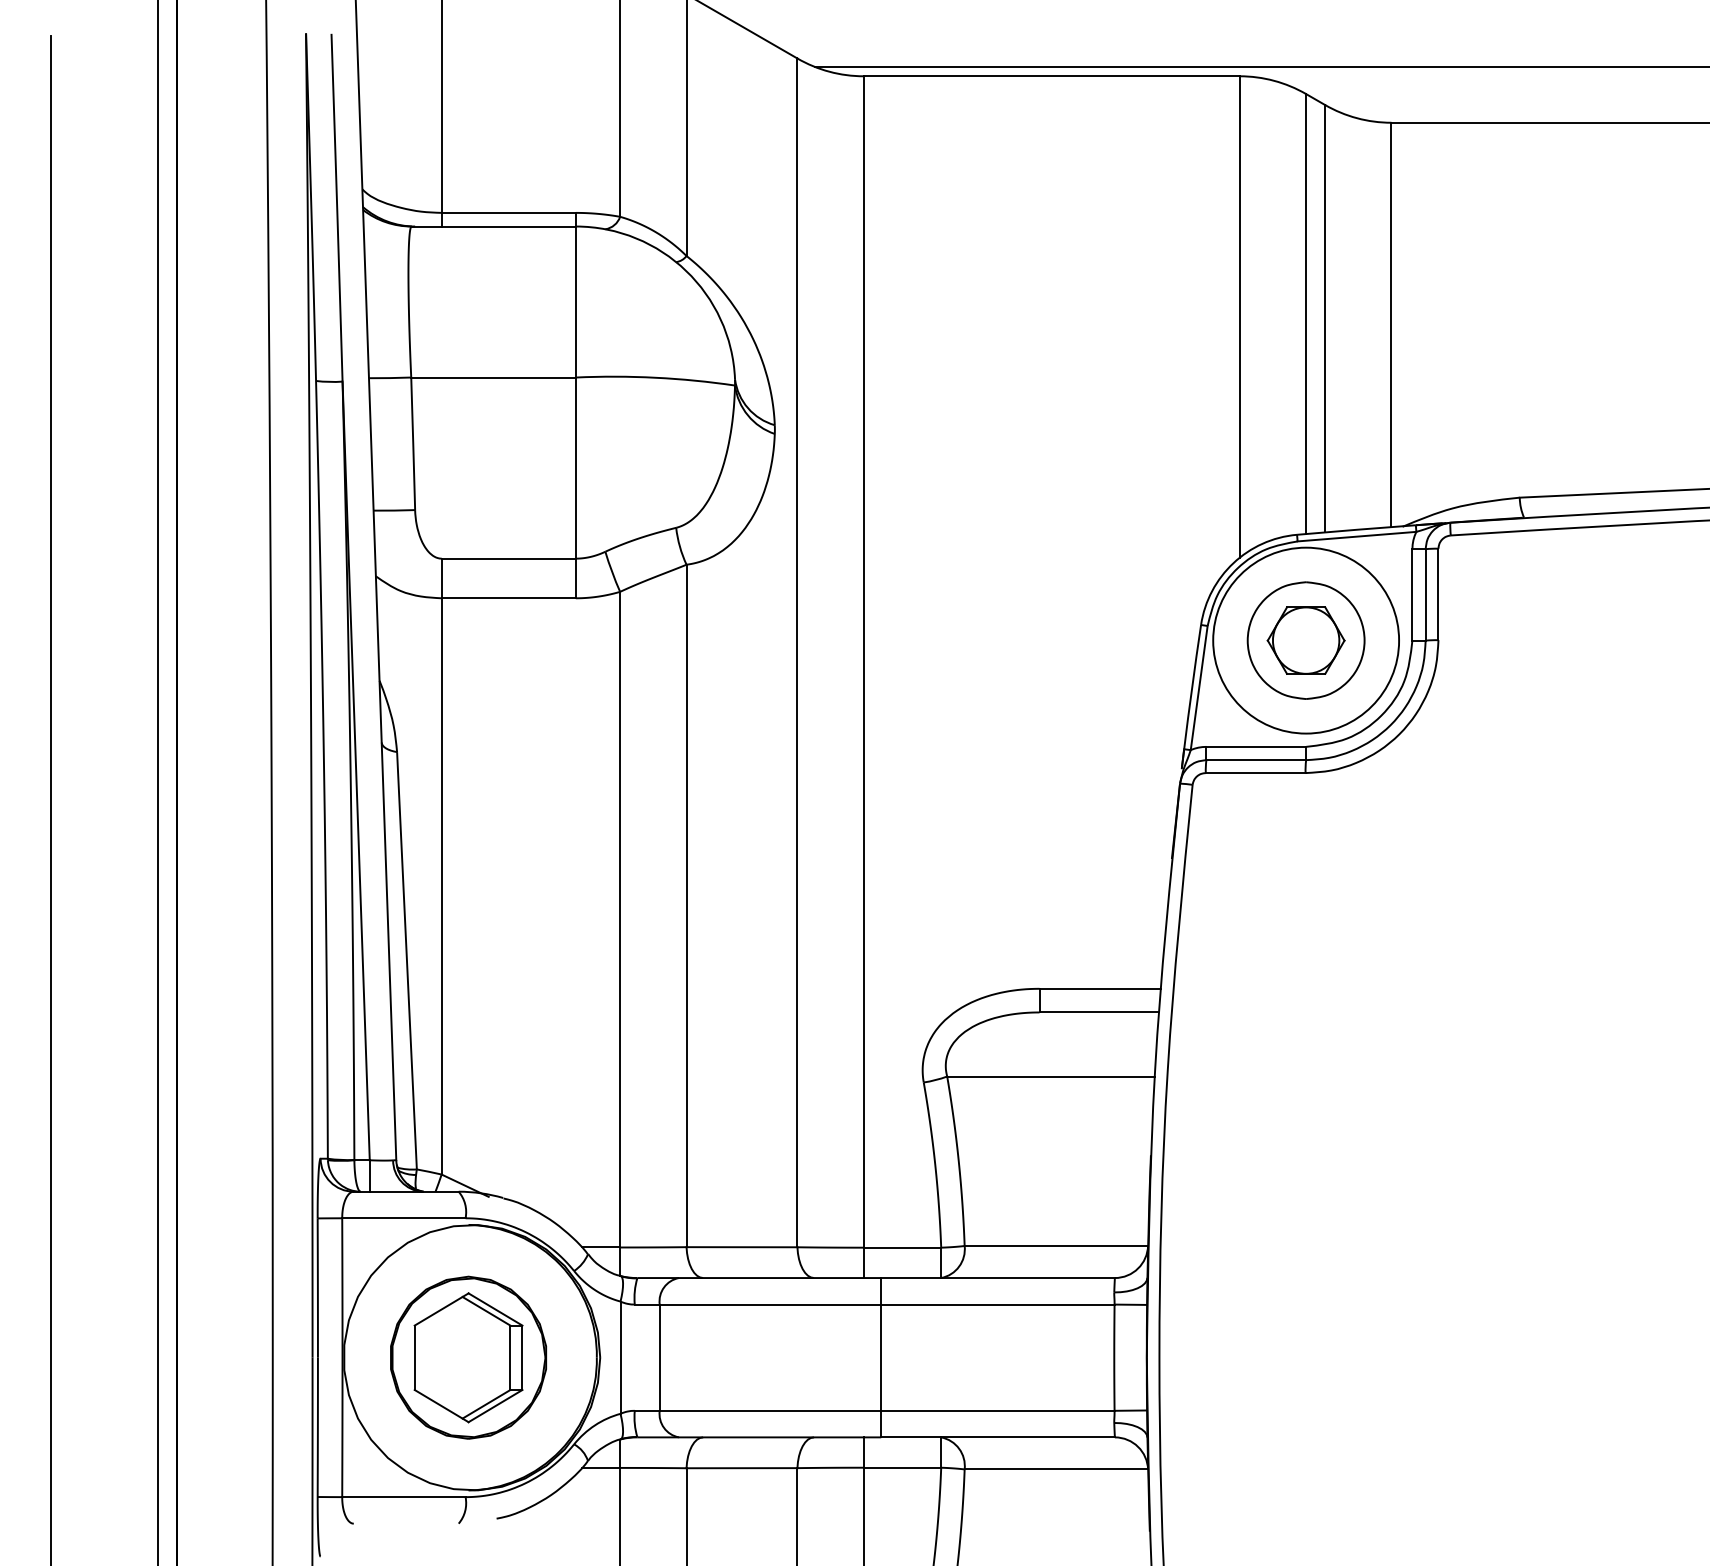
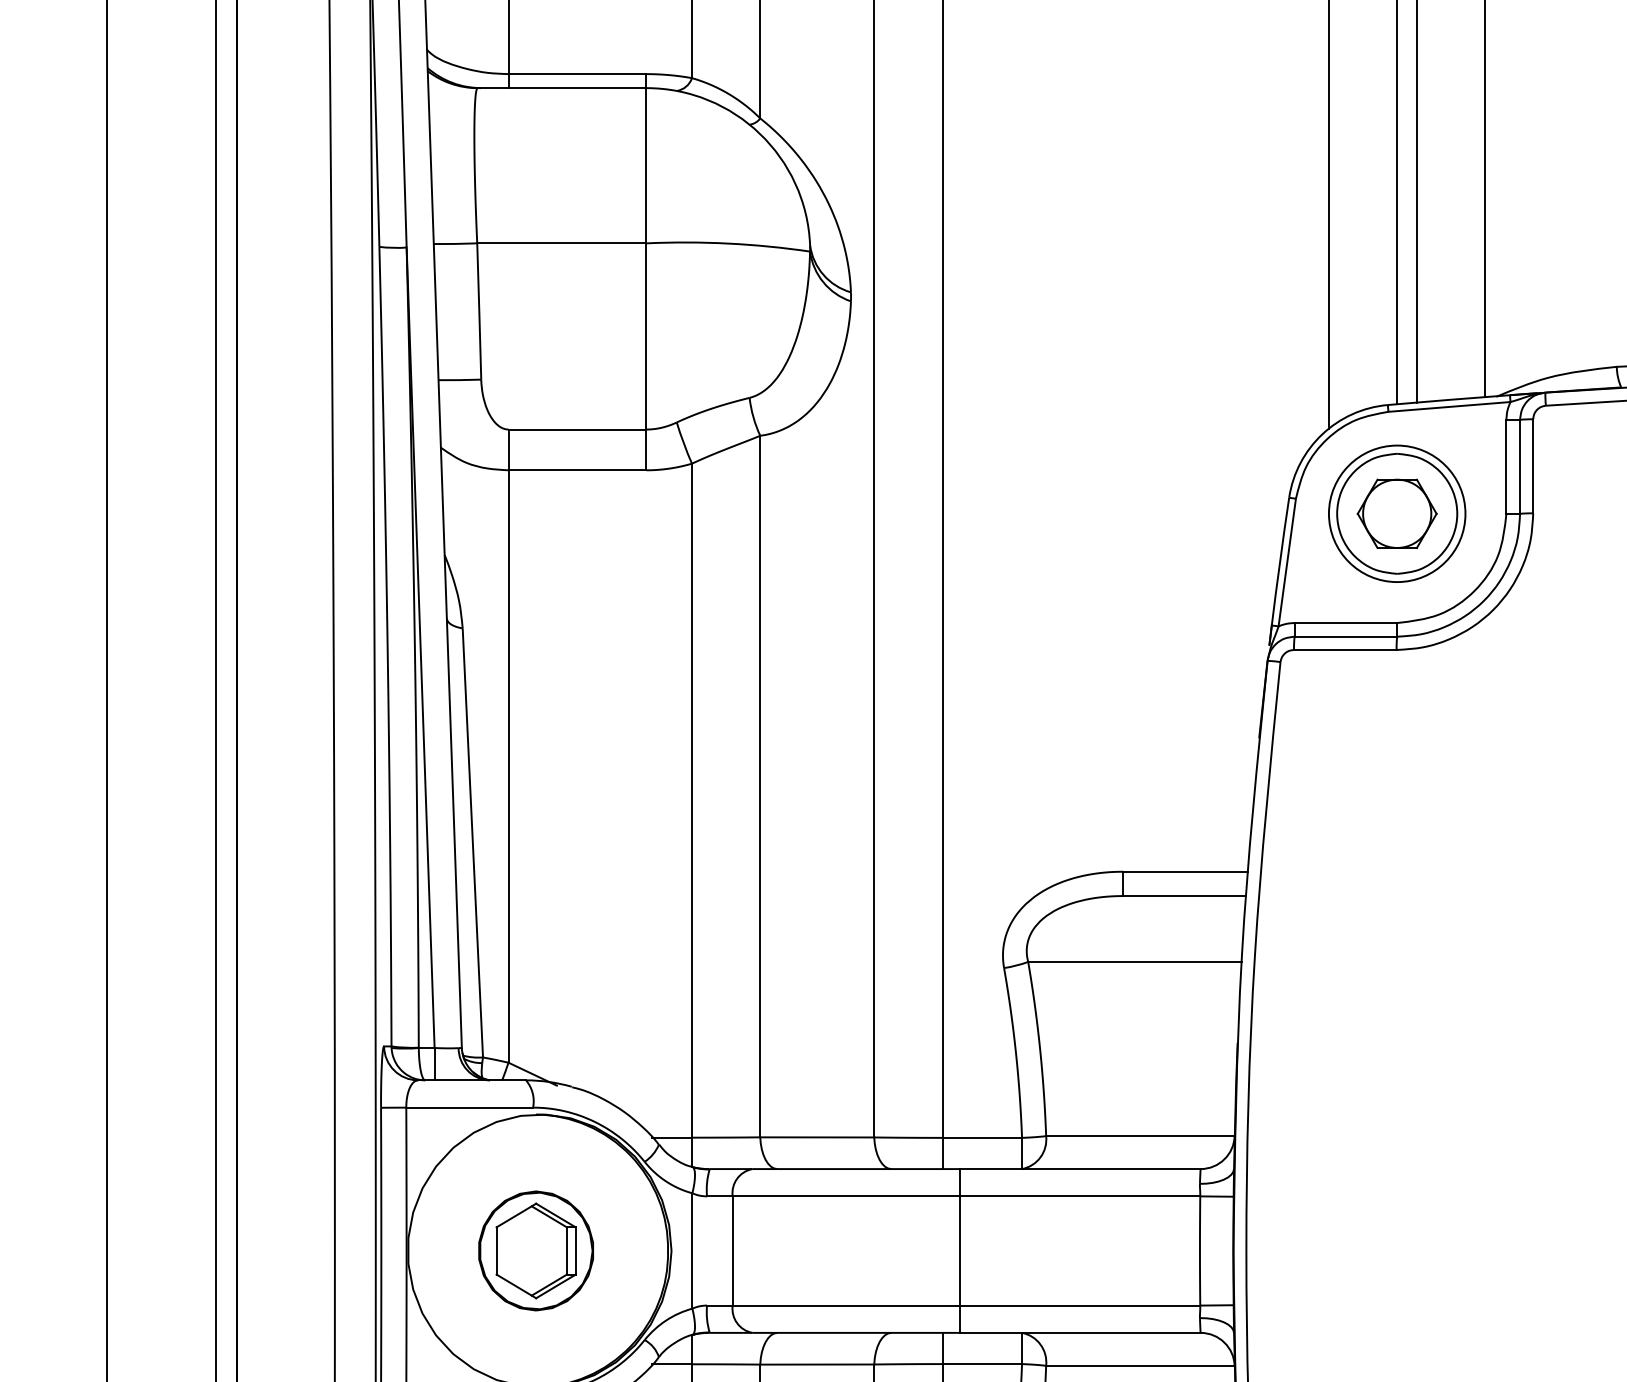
circle: (1305, 640) -> (1396, 513), size x0.71
part: (468, 1357) -> (536, 1250), size x0.71

